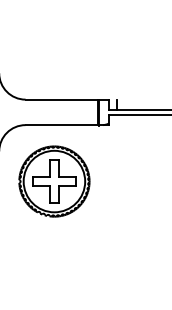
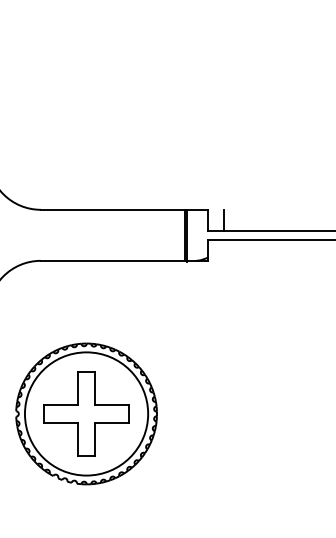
part: (54, 181) -> (86, 413), moved

